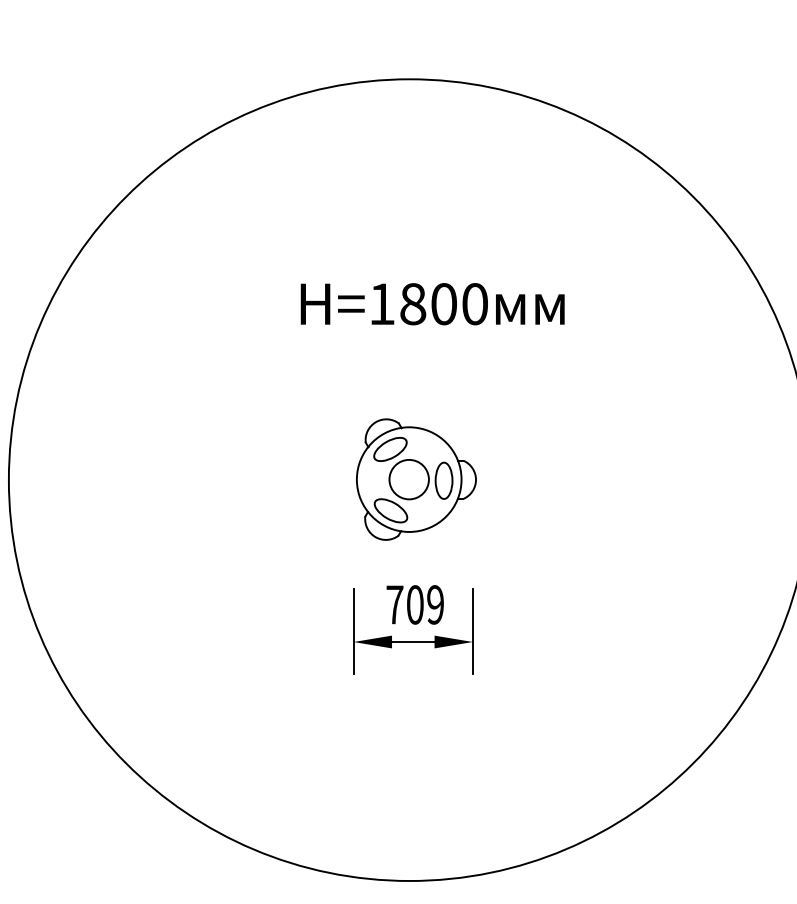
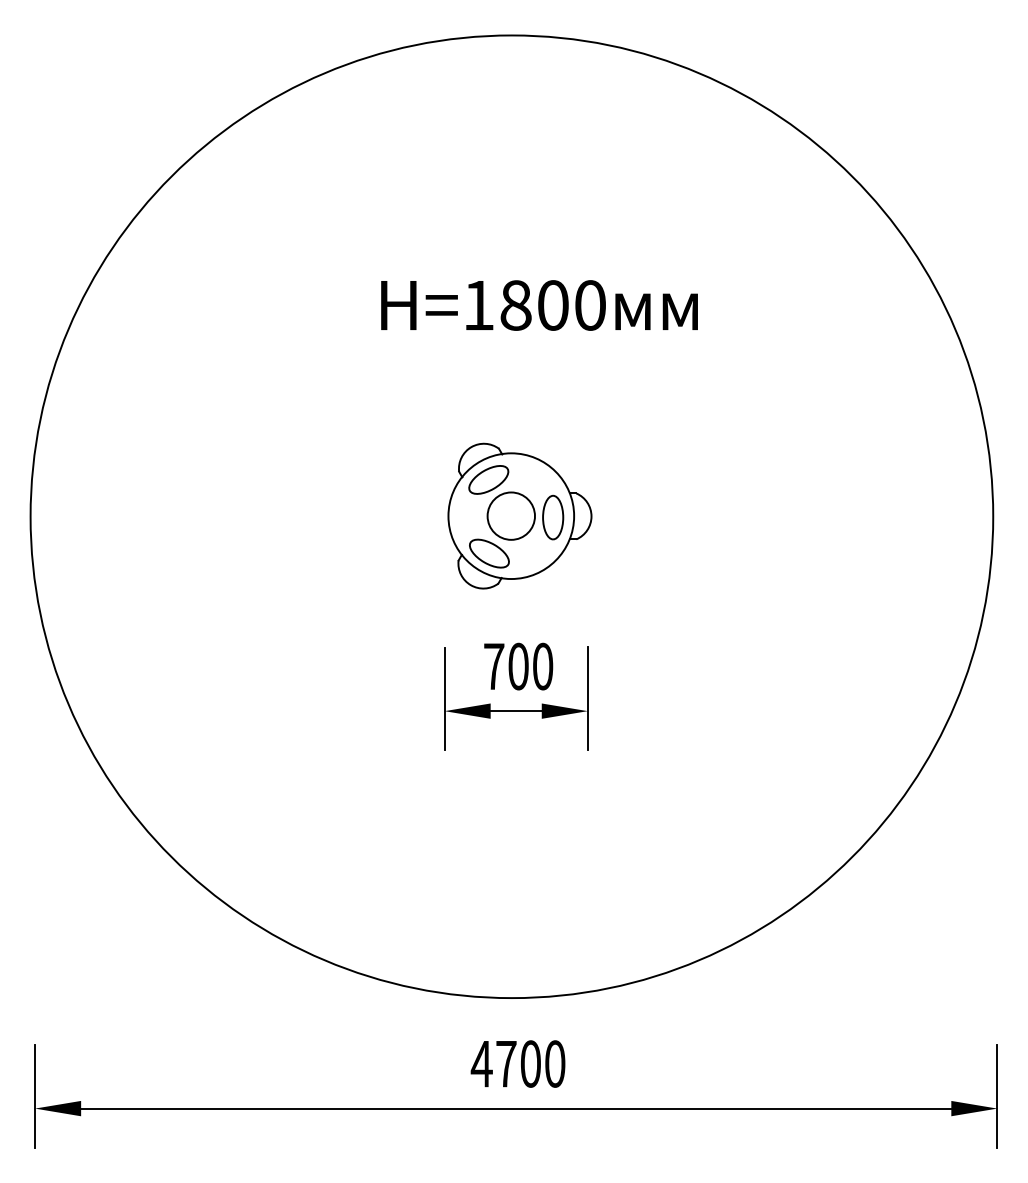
text: (435, 604) -> (542, 666), 709 -> 700

